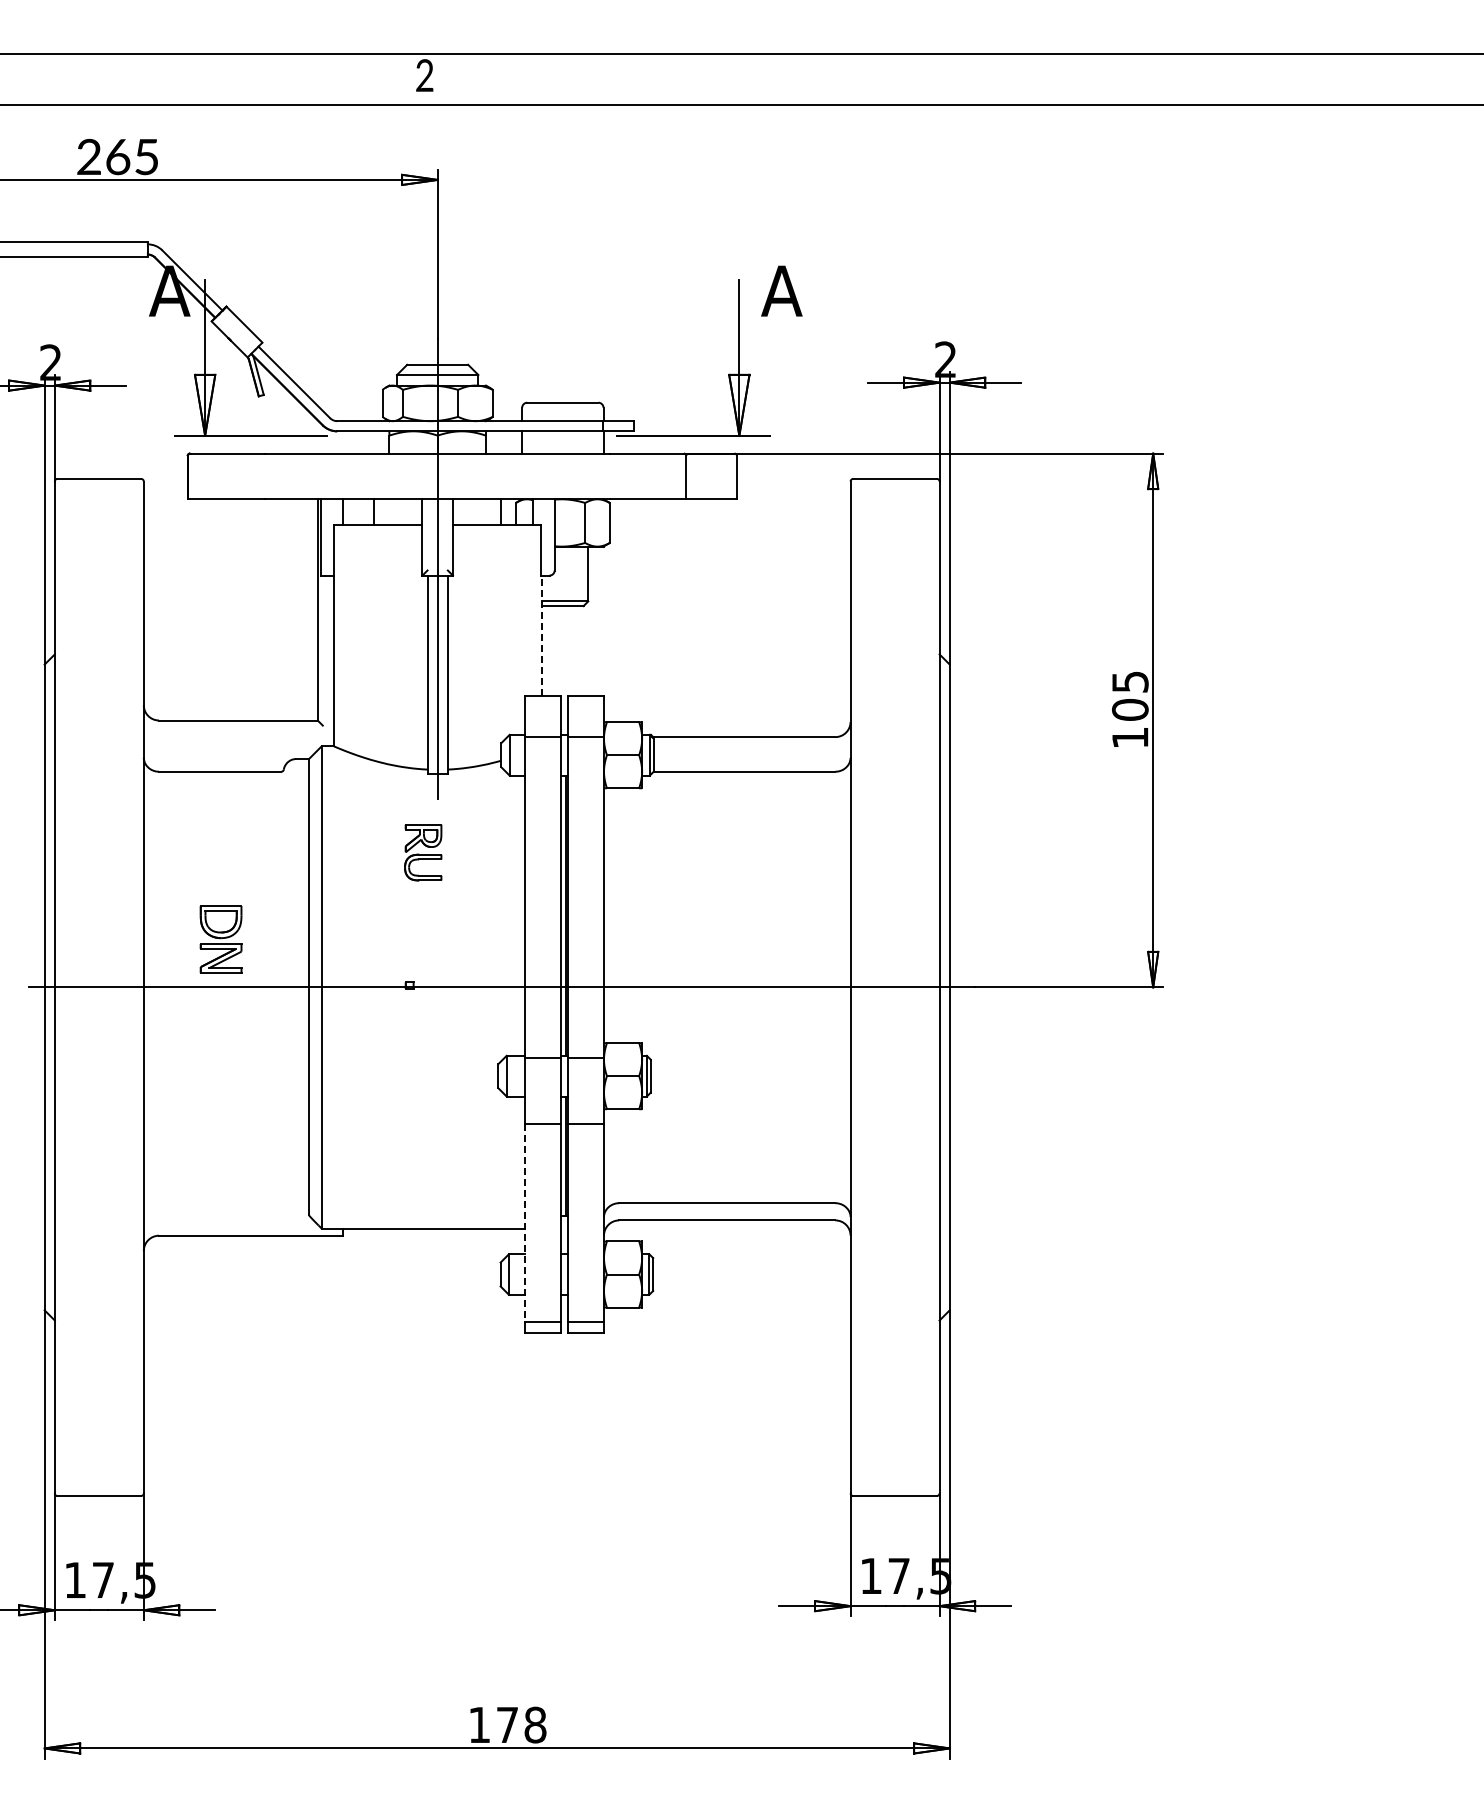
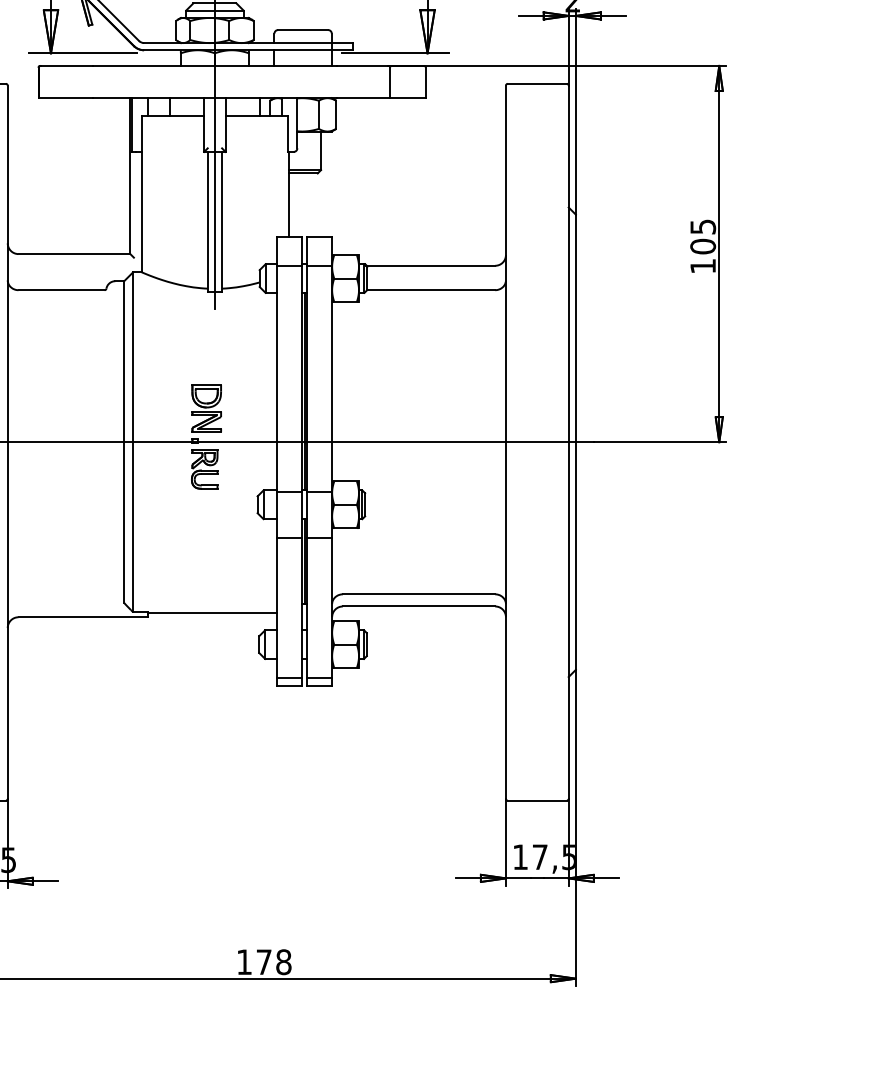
line: (542, 635) -> (288, 194), dashed -> solid
part: (423, 852) -> (204, 469), moved
part: (220, 939) -> (206, 408), moved
line: (525, 1223) -> (276, 608), dashed -> solid

